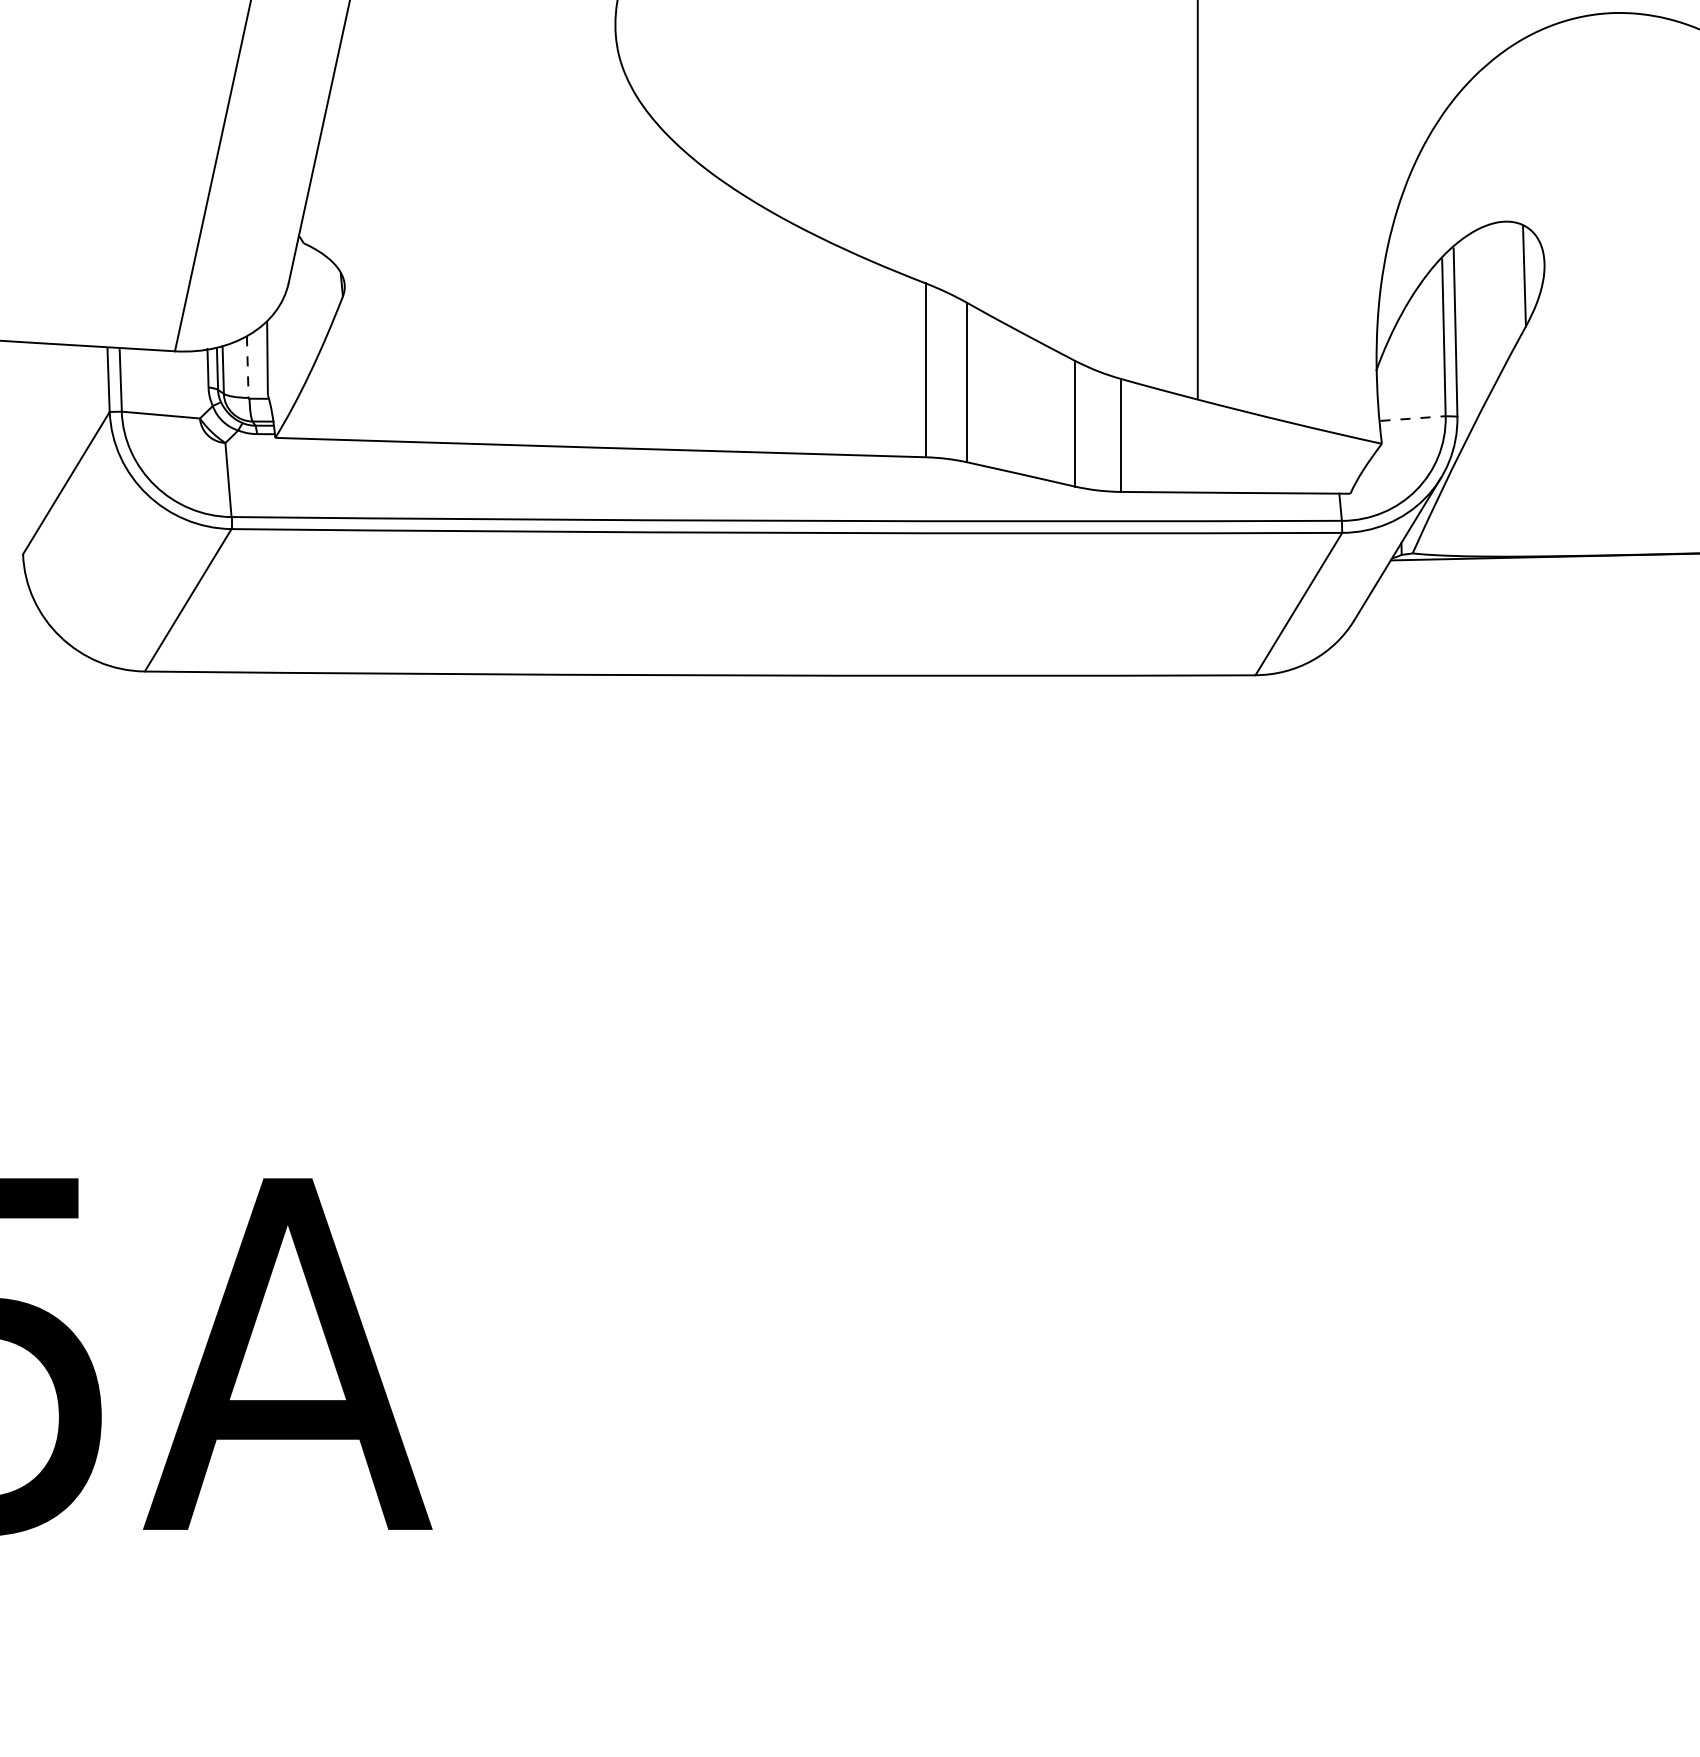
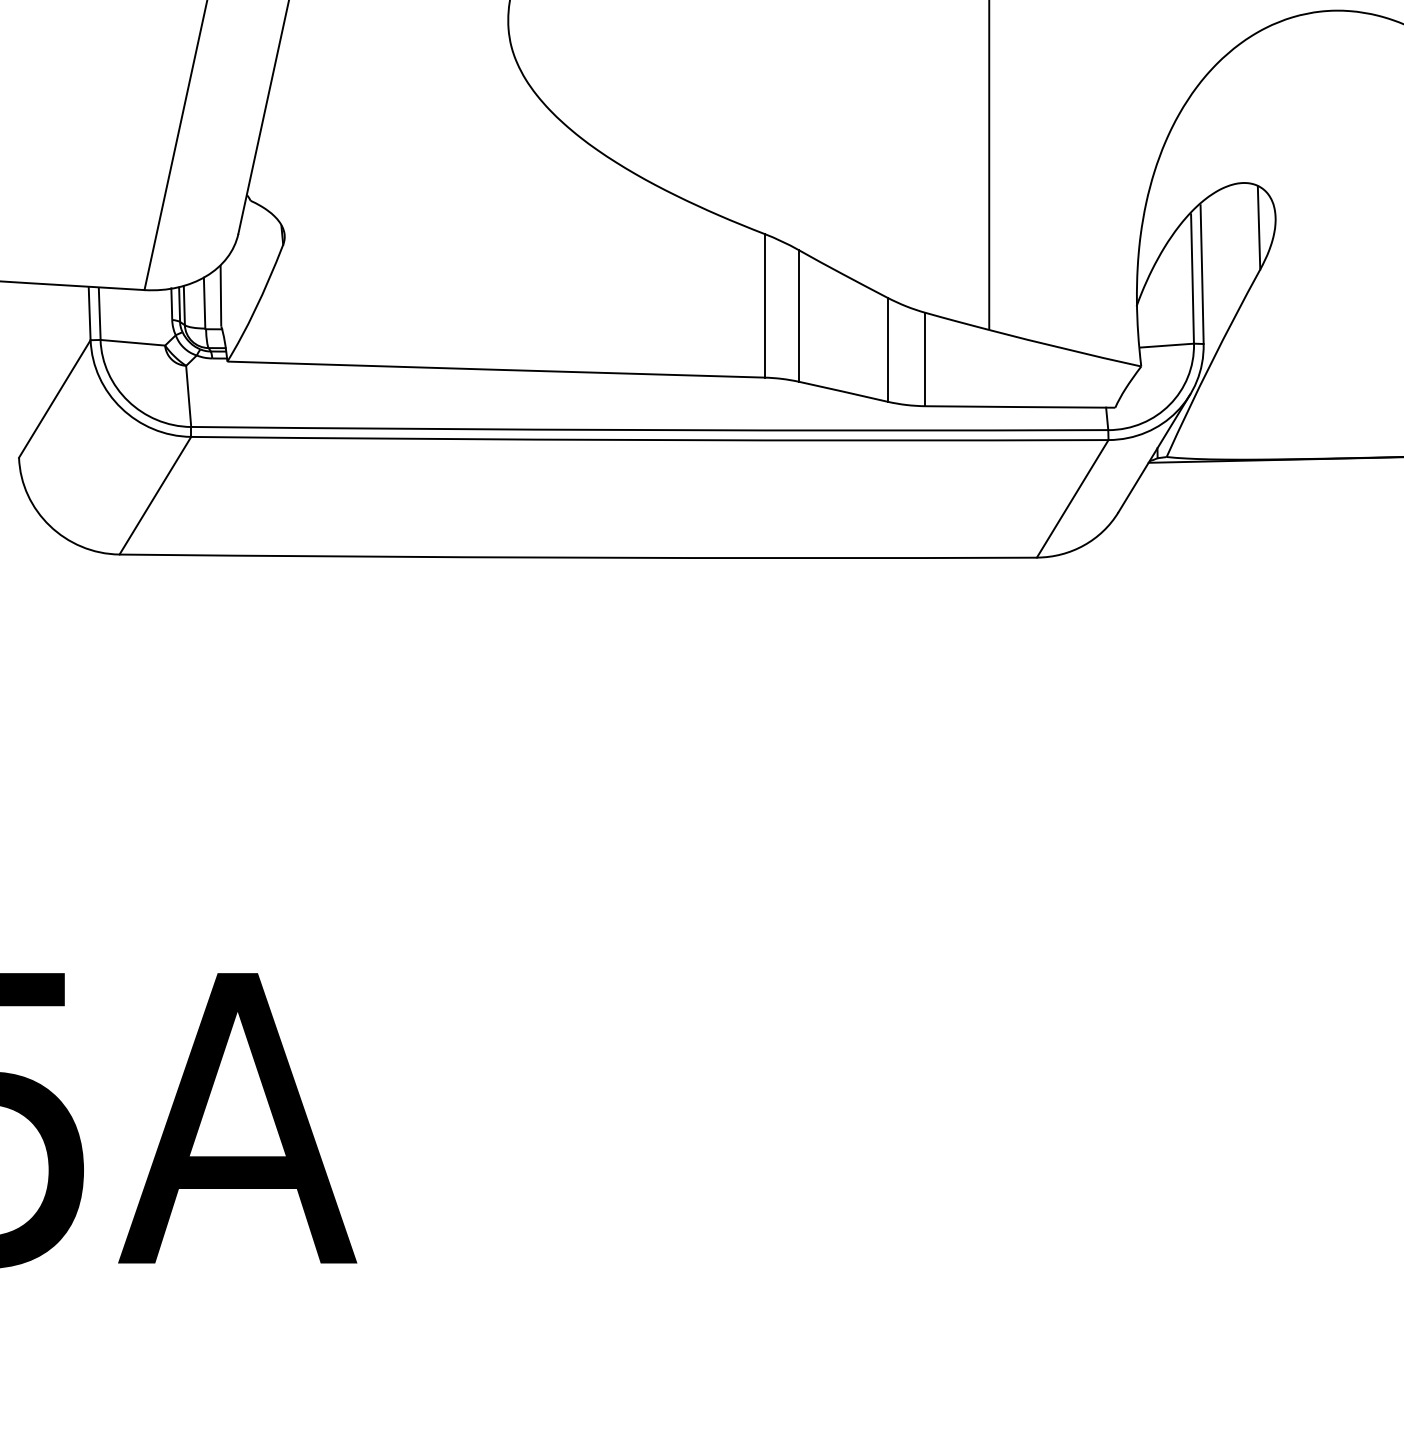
line: (247, 367) -> (204, 303), dashed -> solid
line: (1413, 418) -> (1167, 345), dashed -> solid

